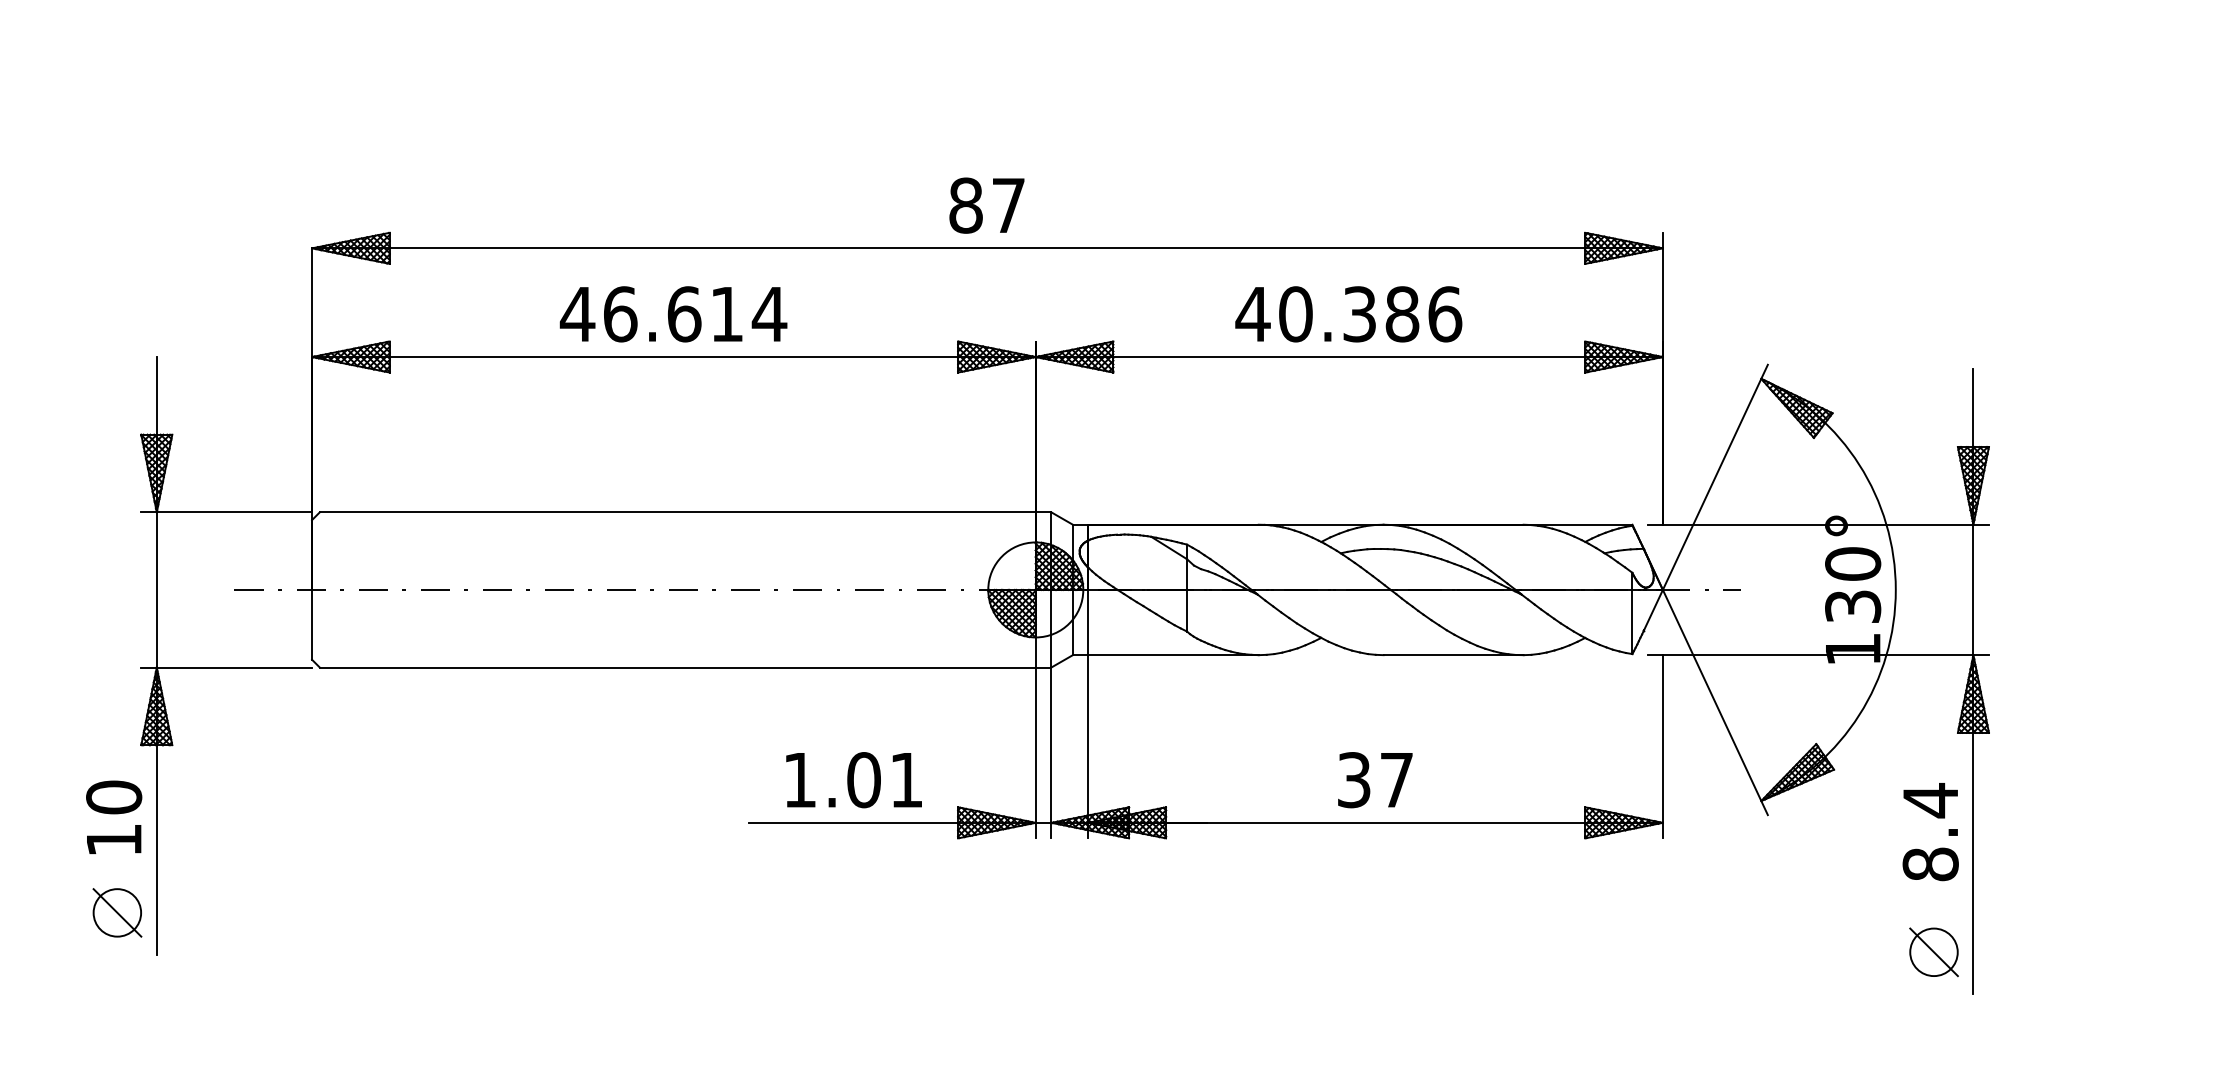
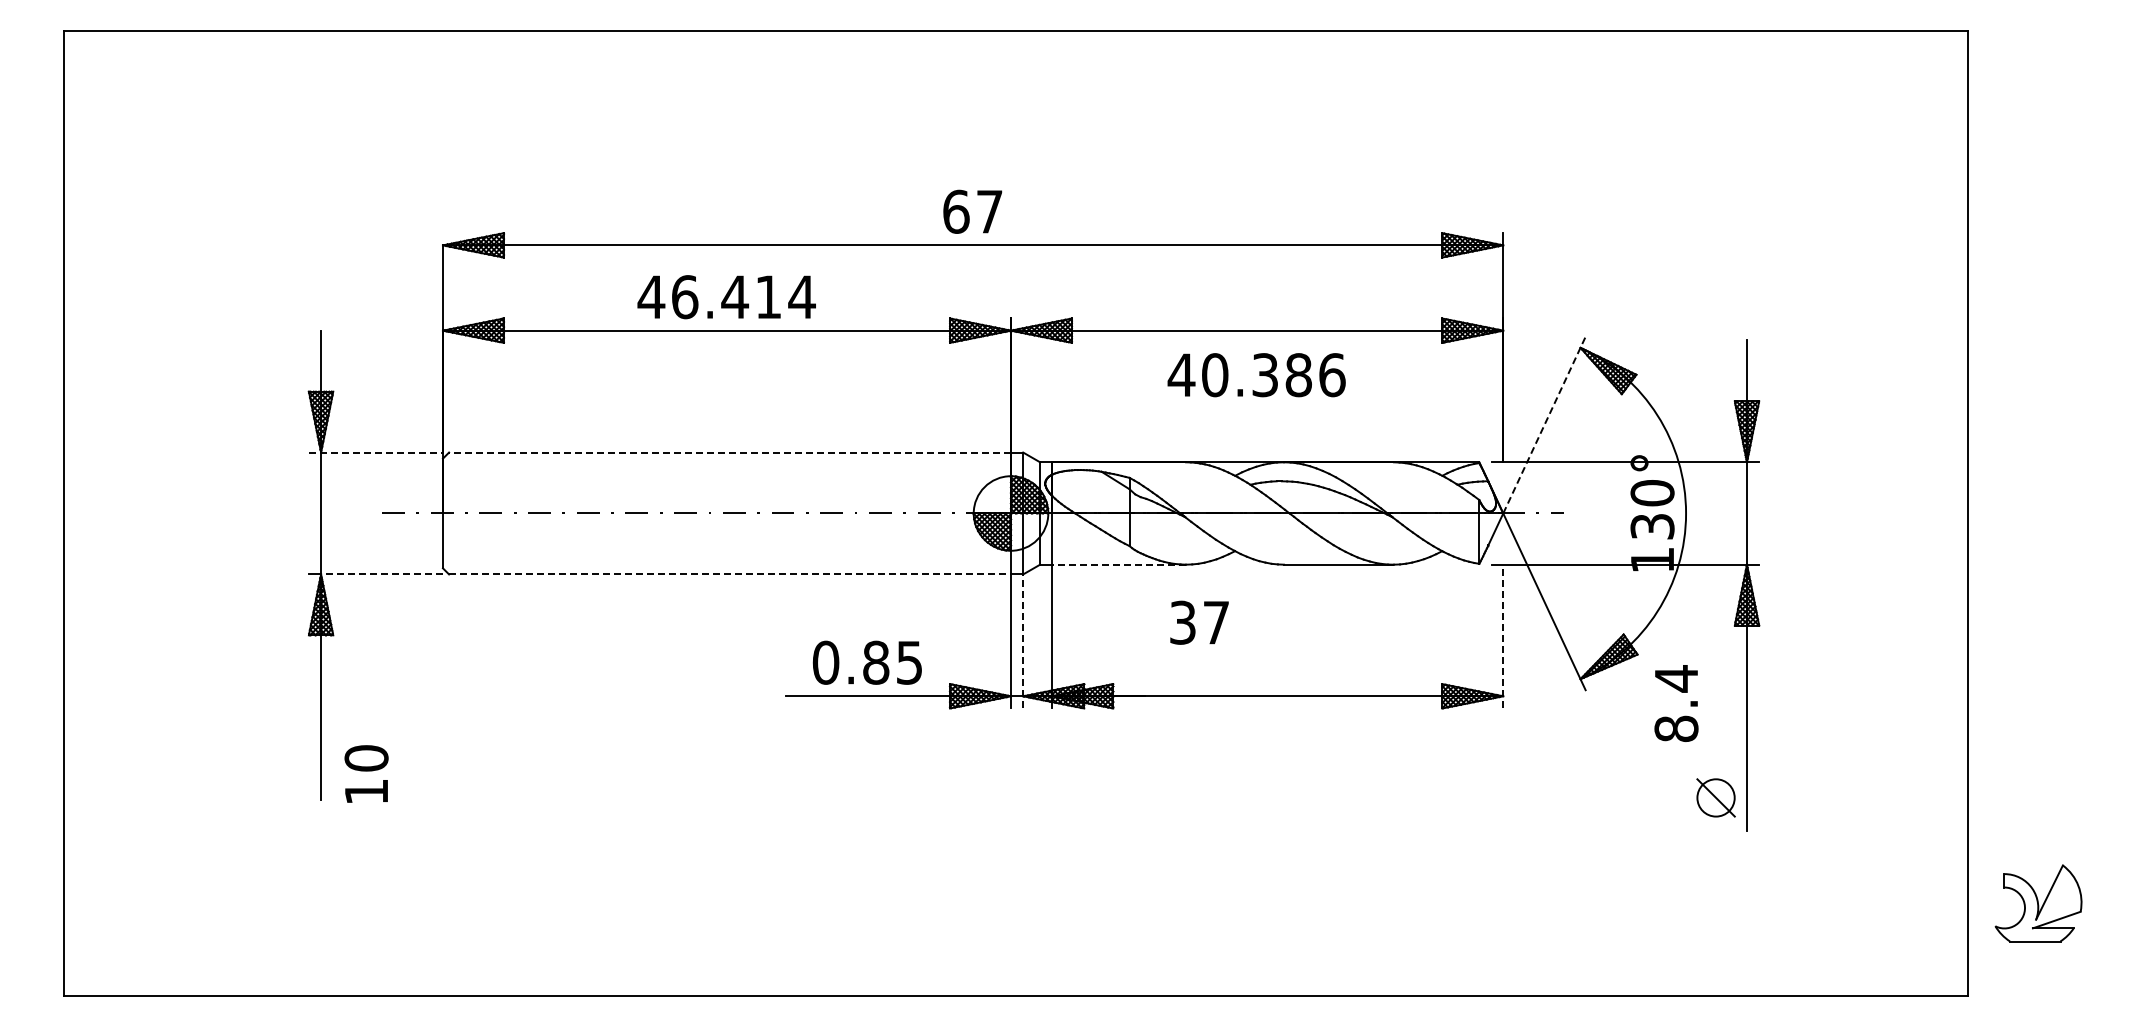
text: (966, 205) -> (956, 211), 87 -> 67
text: (684, 314) -> (735, 297), 46.614 -> 46.414
text: (1348, 314) -> (1256, 375), moved
line: (1715, 476) -> (1544, 424), solid -> dashed
line: (227, 512) -> (376, 452), solid -> dashed
line: (678, 512) -> (730, 452), solid -> dashed
line: (1173, 654) -> (1119, 564), solid -> dashed
line: (235, 667) -> (382, 574), solid -> dashed
line: (678, 667) -> (730, 574), solid -> dashed
line: (1663, 746) -> (1503, 636), solid -> dashed
line: (1051, 751) -> (1023, 640), solid -> dashed
text: (851, 779) -> (866, 662), 1.01 -> 0.85
text: (1375, 779) -> (1199, 622), moved
text: (114, 816) -> (366, 773), moved
text: (1930, 832) -> (1676, 703), moved
part: (116, 912) -> (289, 766), removed

